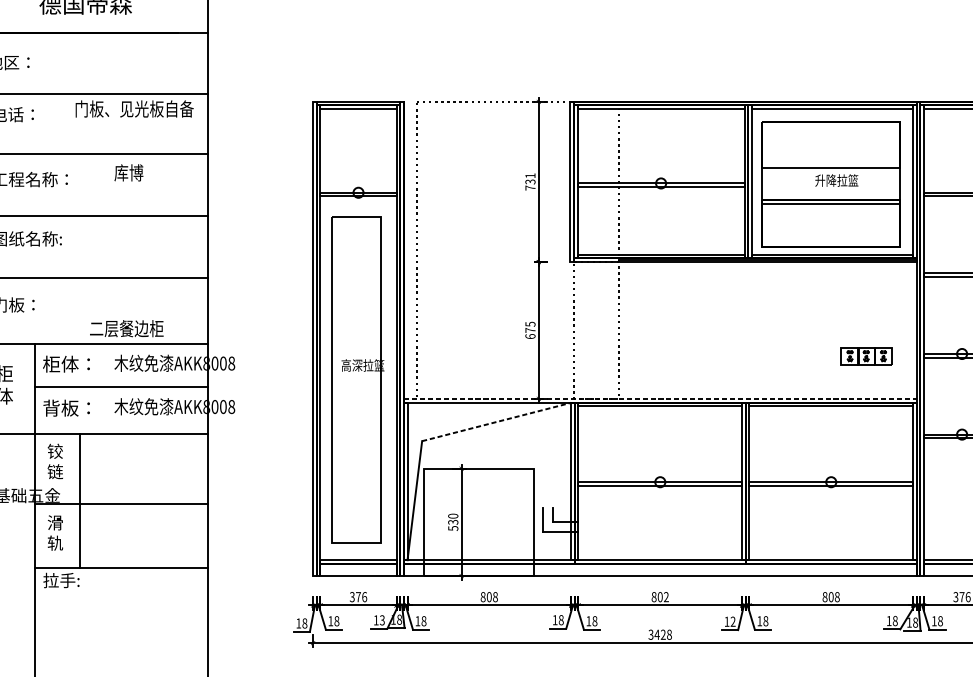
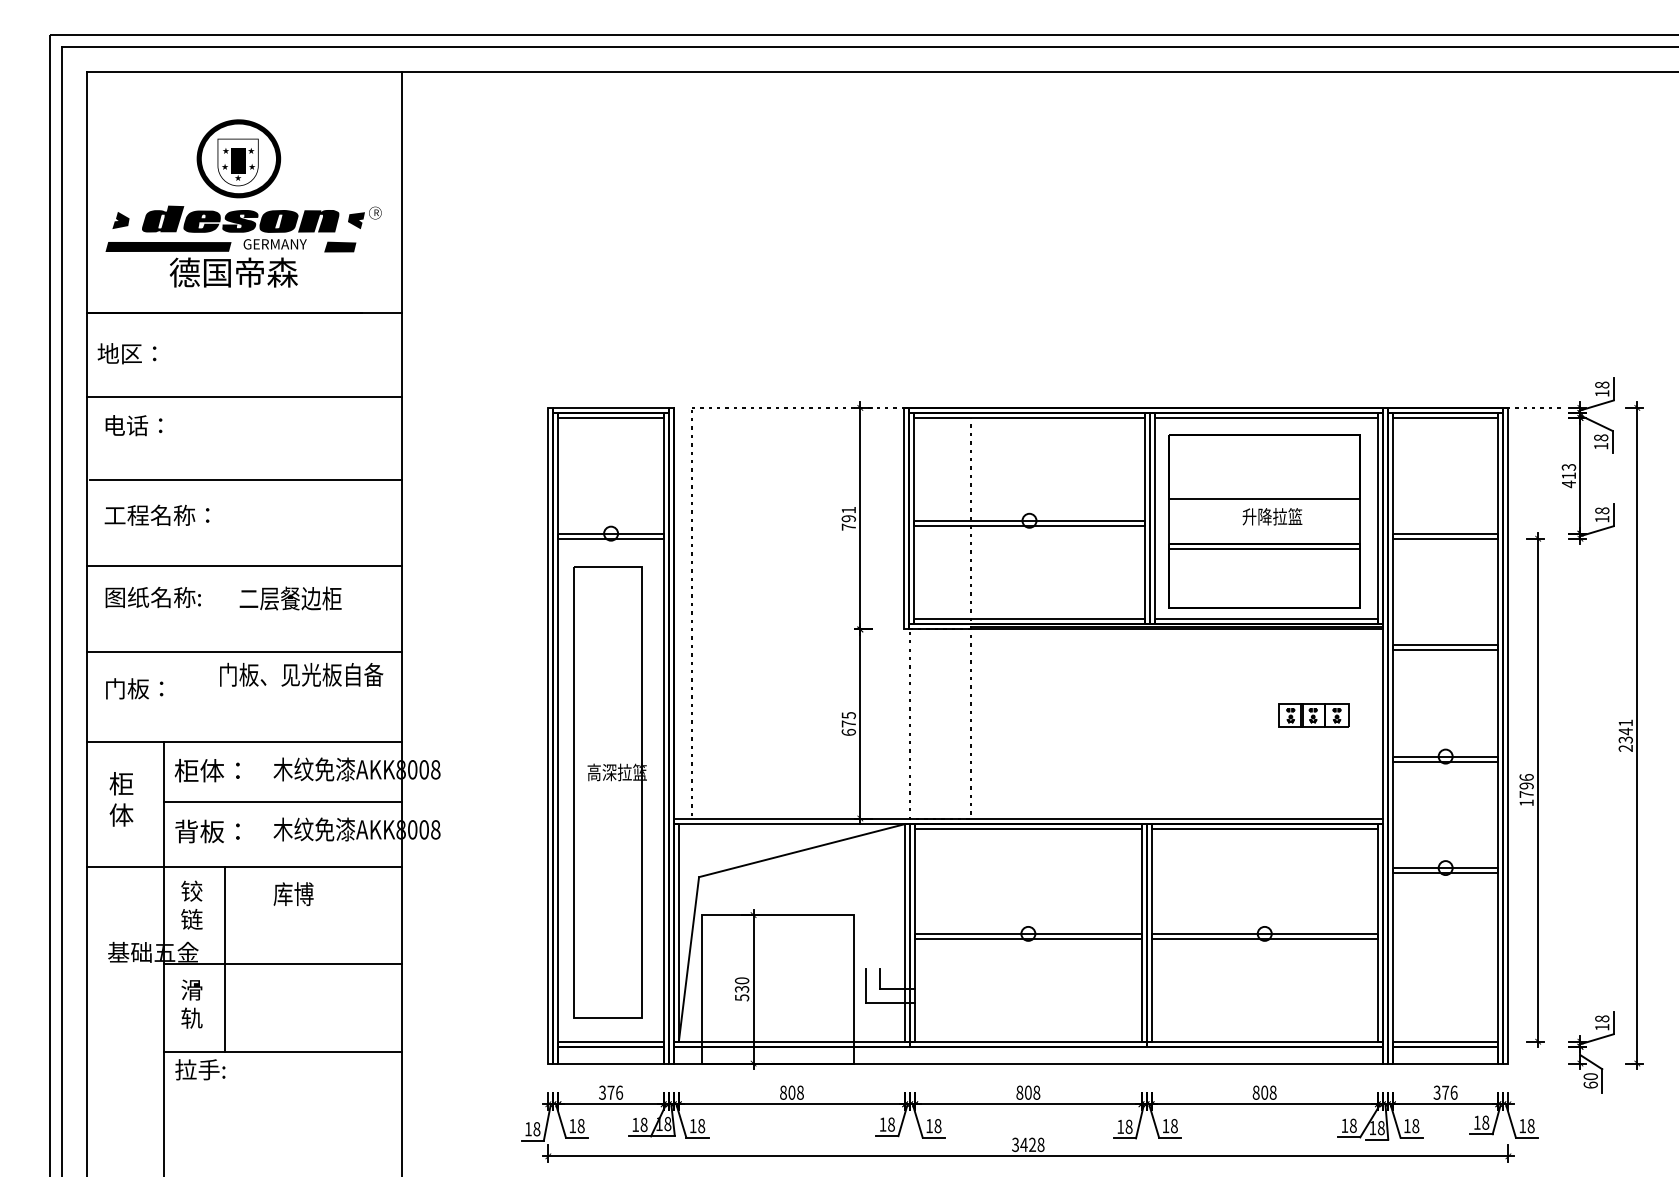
text: (134, 108) -> (301, 674), moved
text: (128, 172) -> (293, 893), moved
text: (530, 181) -> (848, 518), 731 -> 791
text: (126, 328) -> (290, 598), moved
part: (866, 356) -> (1313, 715), moved
line: (660, 398) -> (1028, 818), dashed -> solid
line: (496, 421) -> (802, 850), dashed -> solid
text: (666, 596) -> (1036, 1092), 802 -> 808
text: (381, 620) -> (643, 1124), 13 -> 18
text: (732, 621) -> (1128, 1126), 12 -> 18

